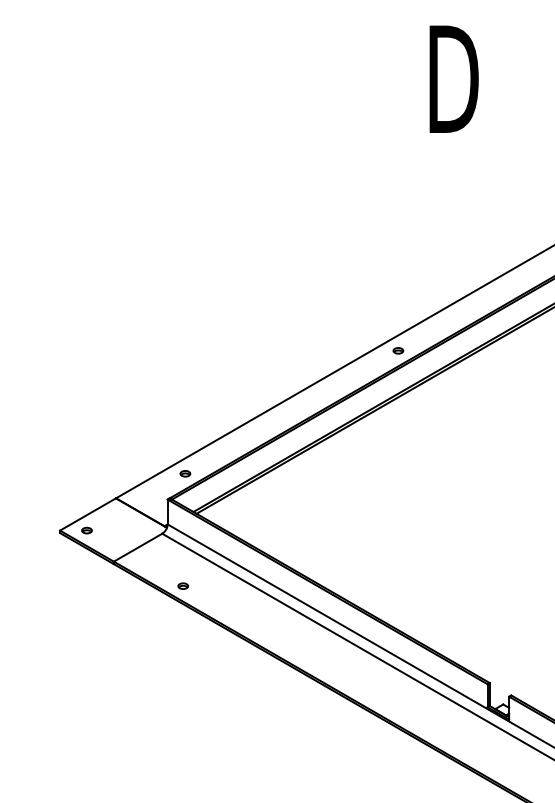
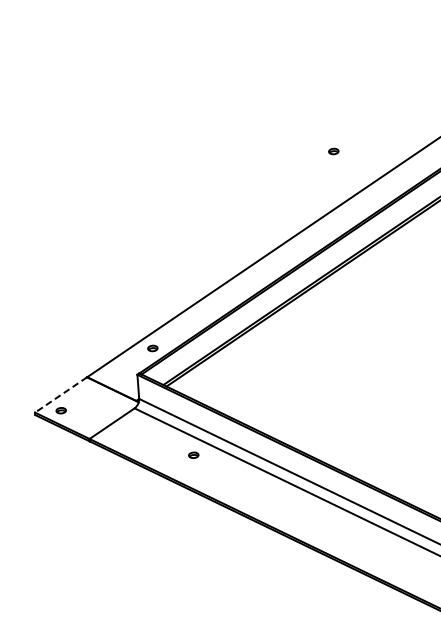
part: (398, 350) -> (333, 151), moved
line: (87, 514) -> (60, 395), solid -> dashed
part: (183, 585) -> (193, 454), moved

